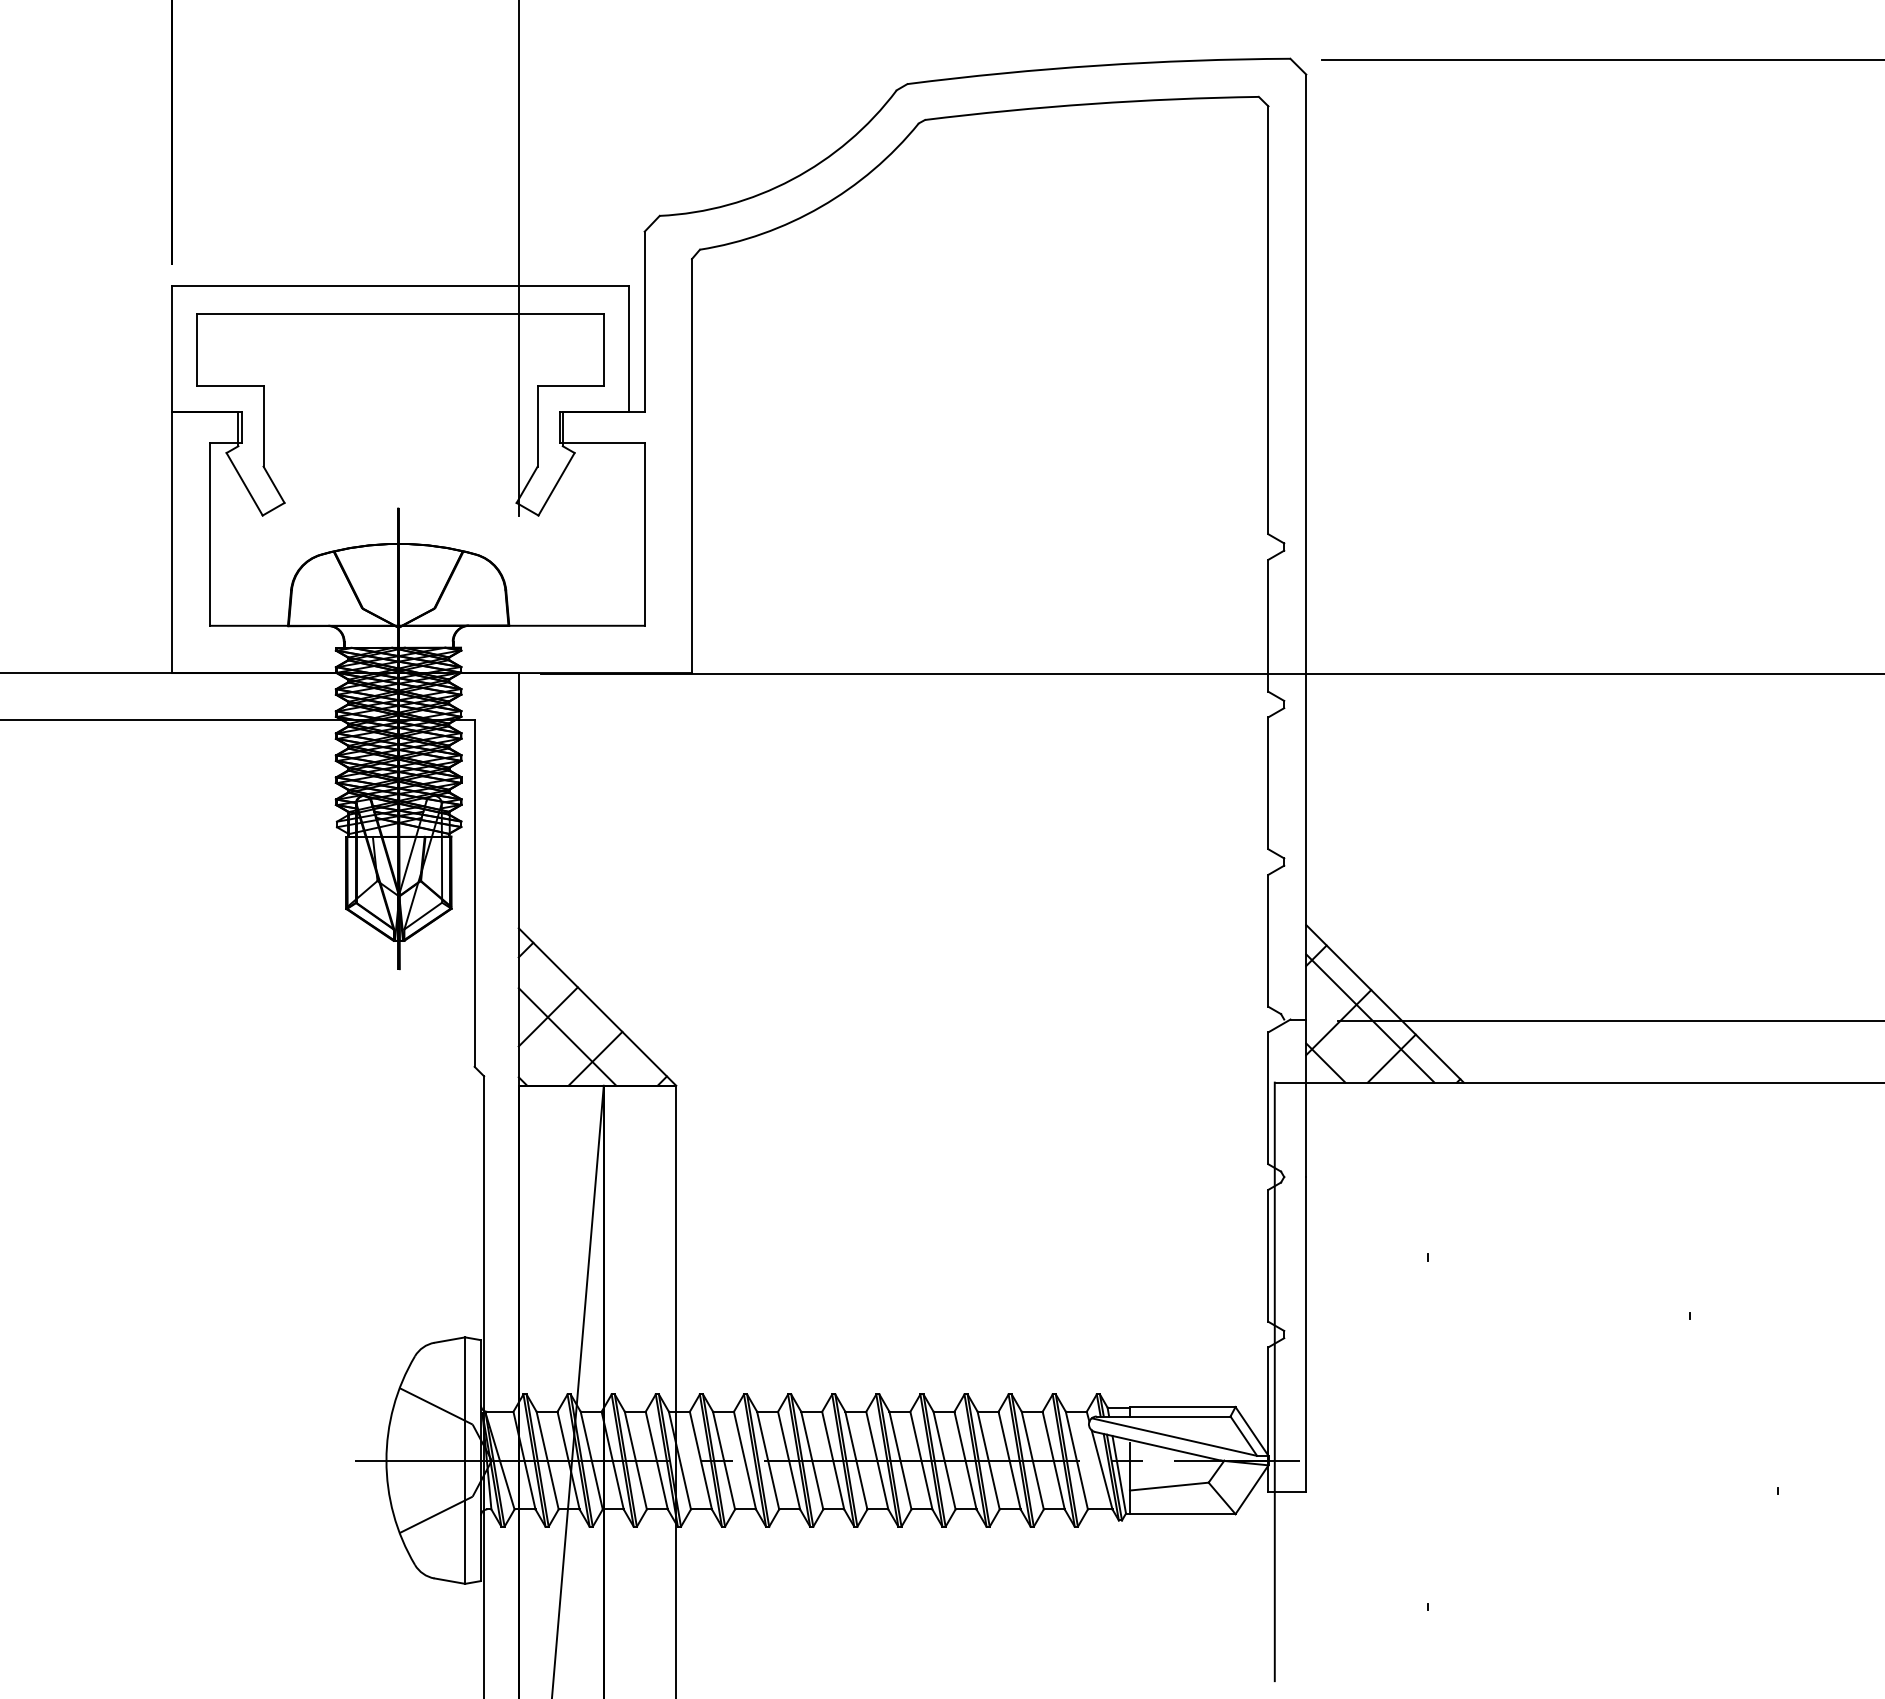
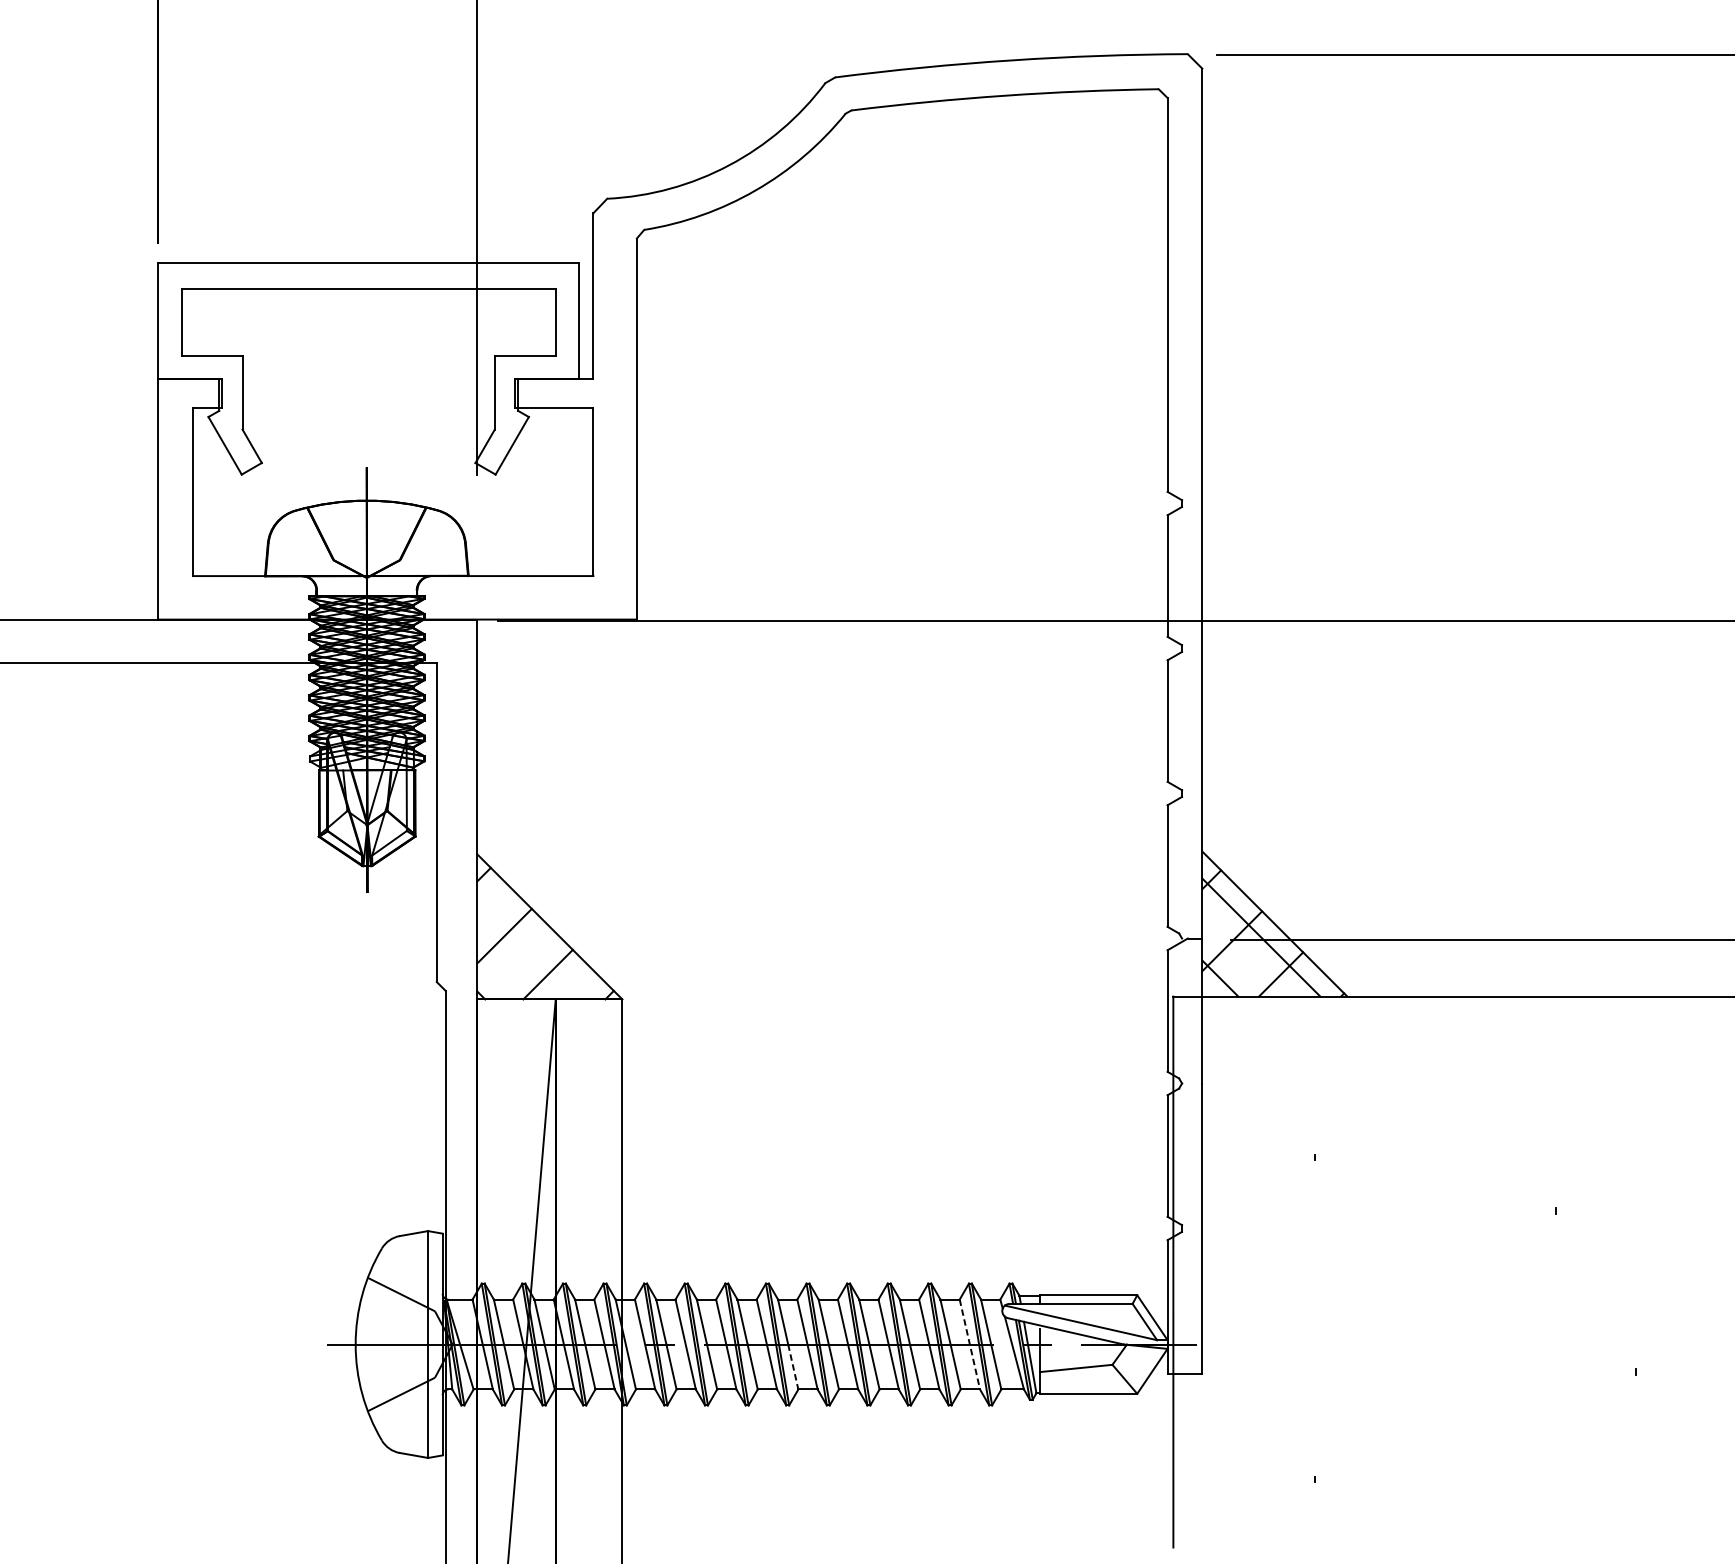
line: (567, 1036) -> (522, 954), removed
line: (1053, 1461) -> (969, 1345), solid -> dashed
line: (861, 1485) -> (792, 1367), solid -> dashed

